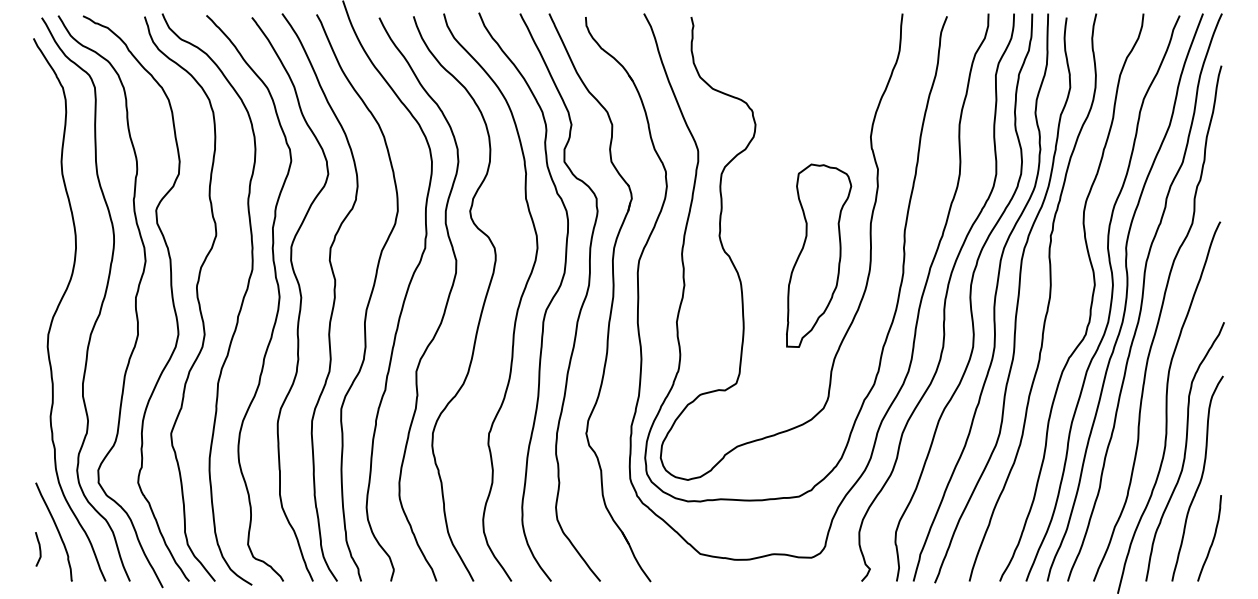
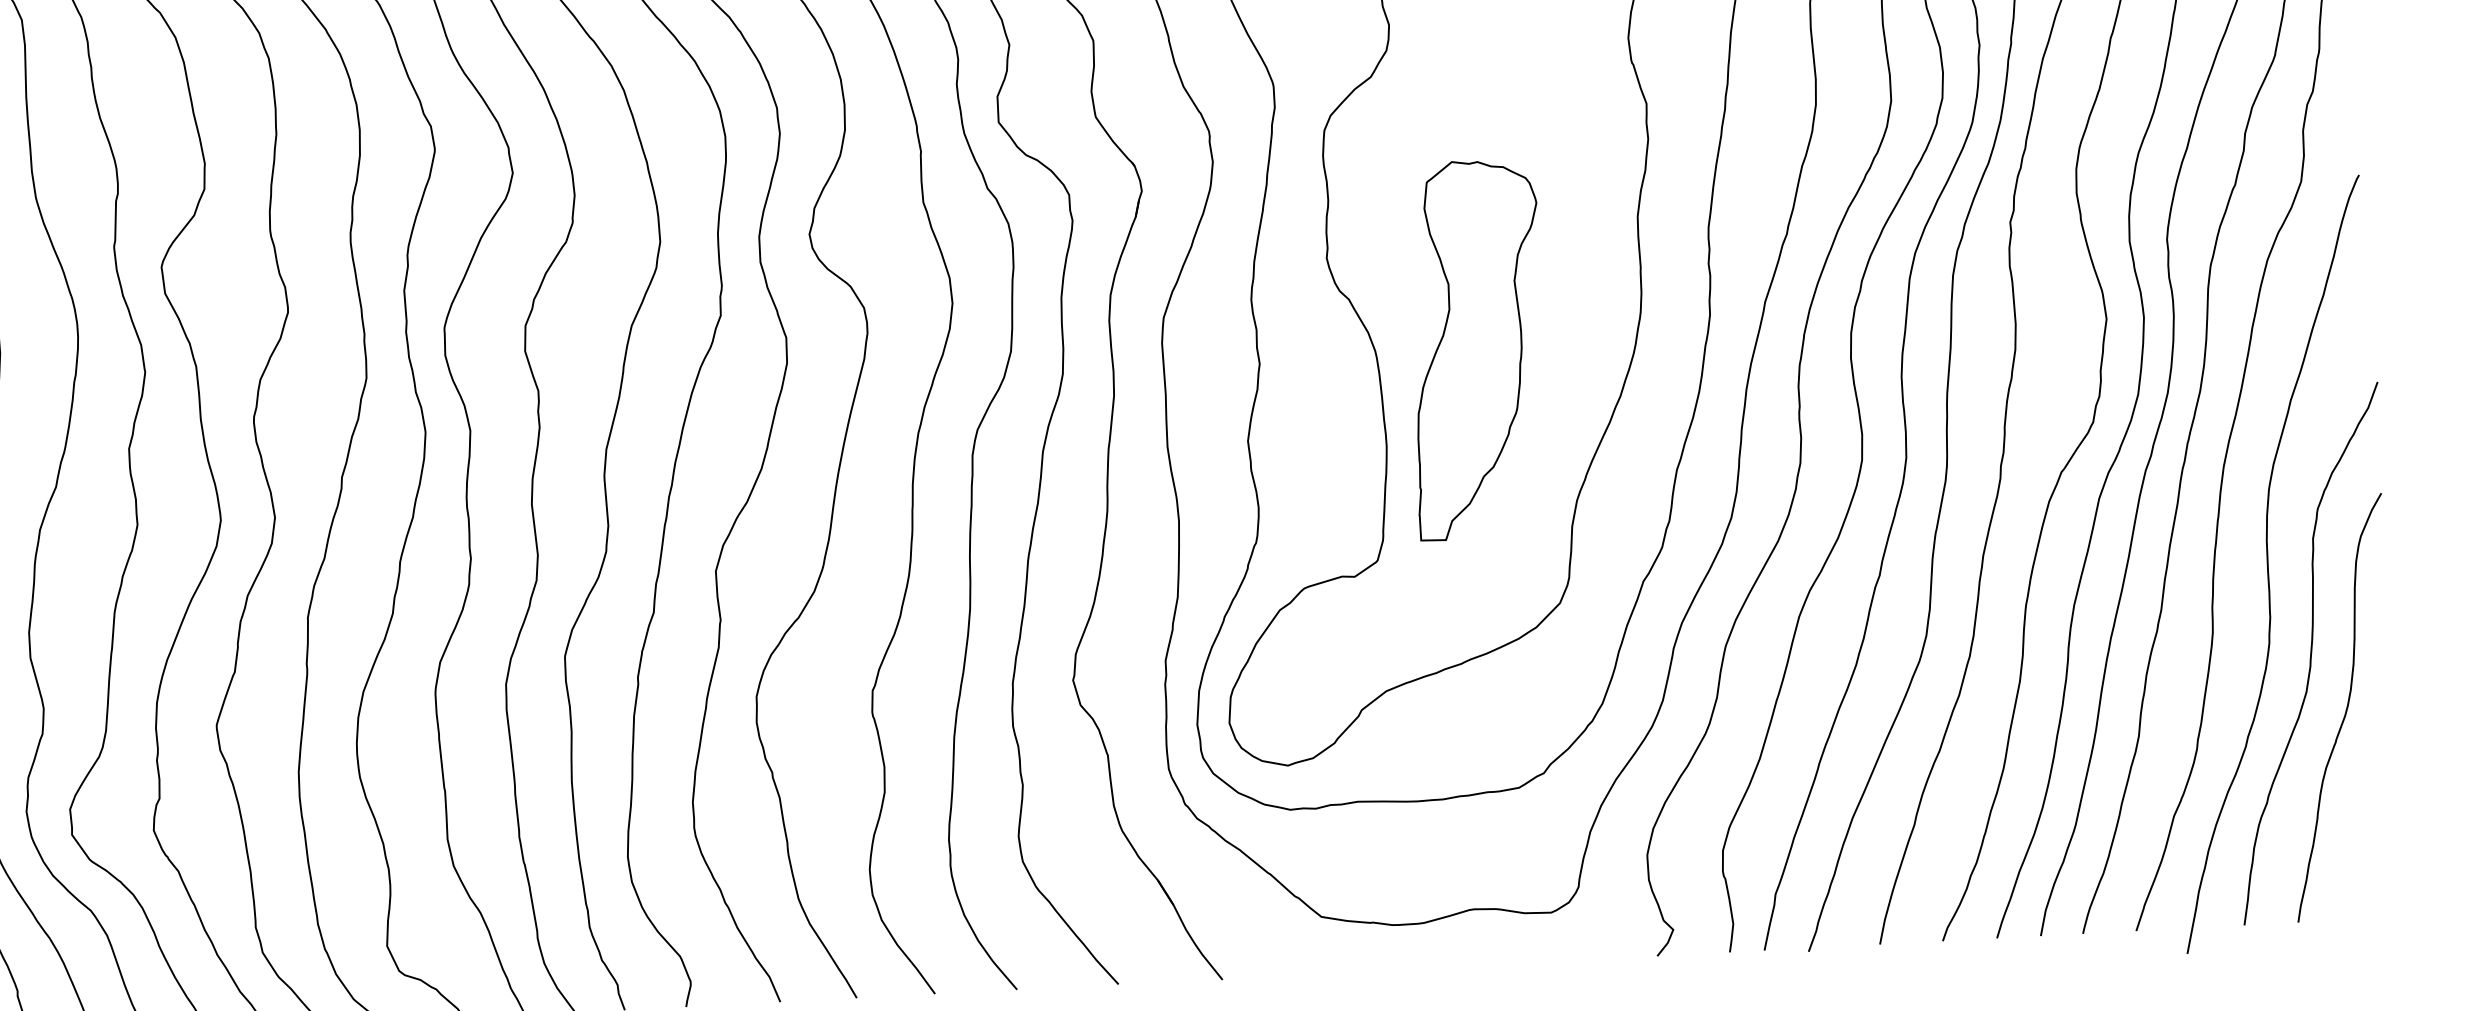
part: (819, 255) -> (1478, 348), moved
curve: (1212, 538) -> (2376, 829), removed

